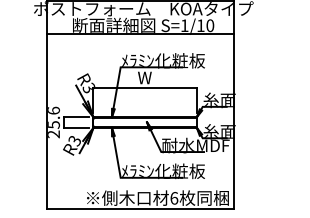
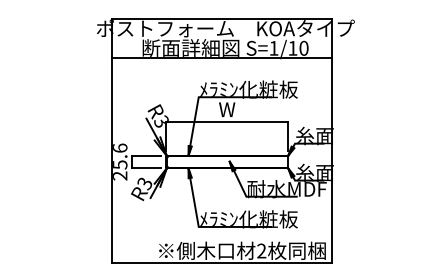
text: (174, 197) -> (261, 250), 6 -> 2

